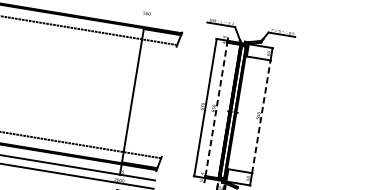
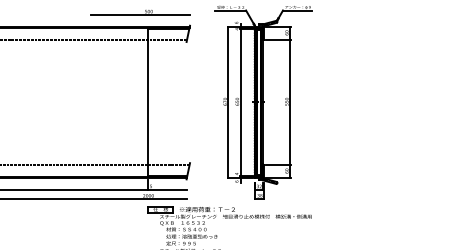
line: (138, 15) -> (140, 14), added
line: (216, 109) -> (240, 102), dashed -> solid
line: (261, 116) -> (290, 101), dashed -> solid

